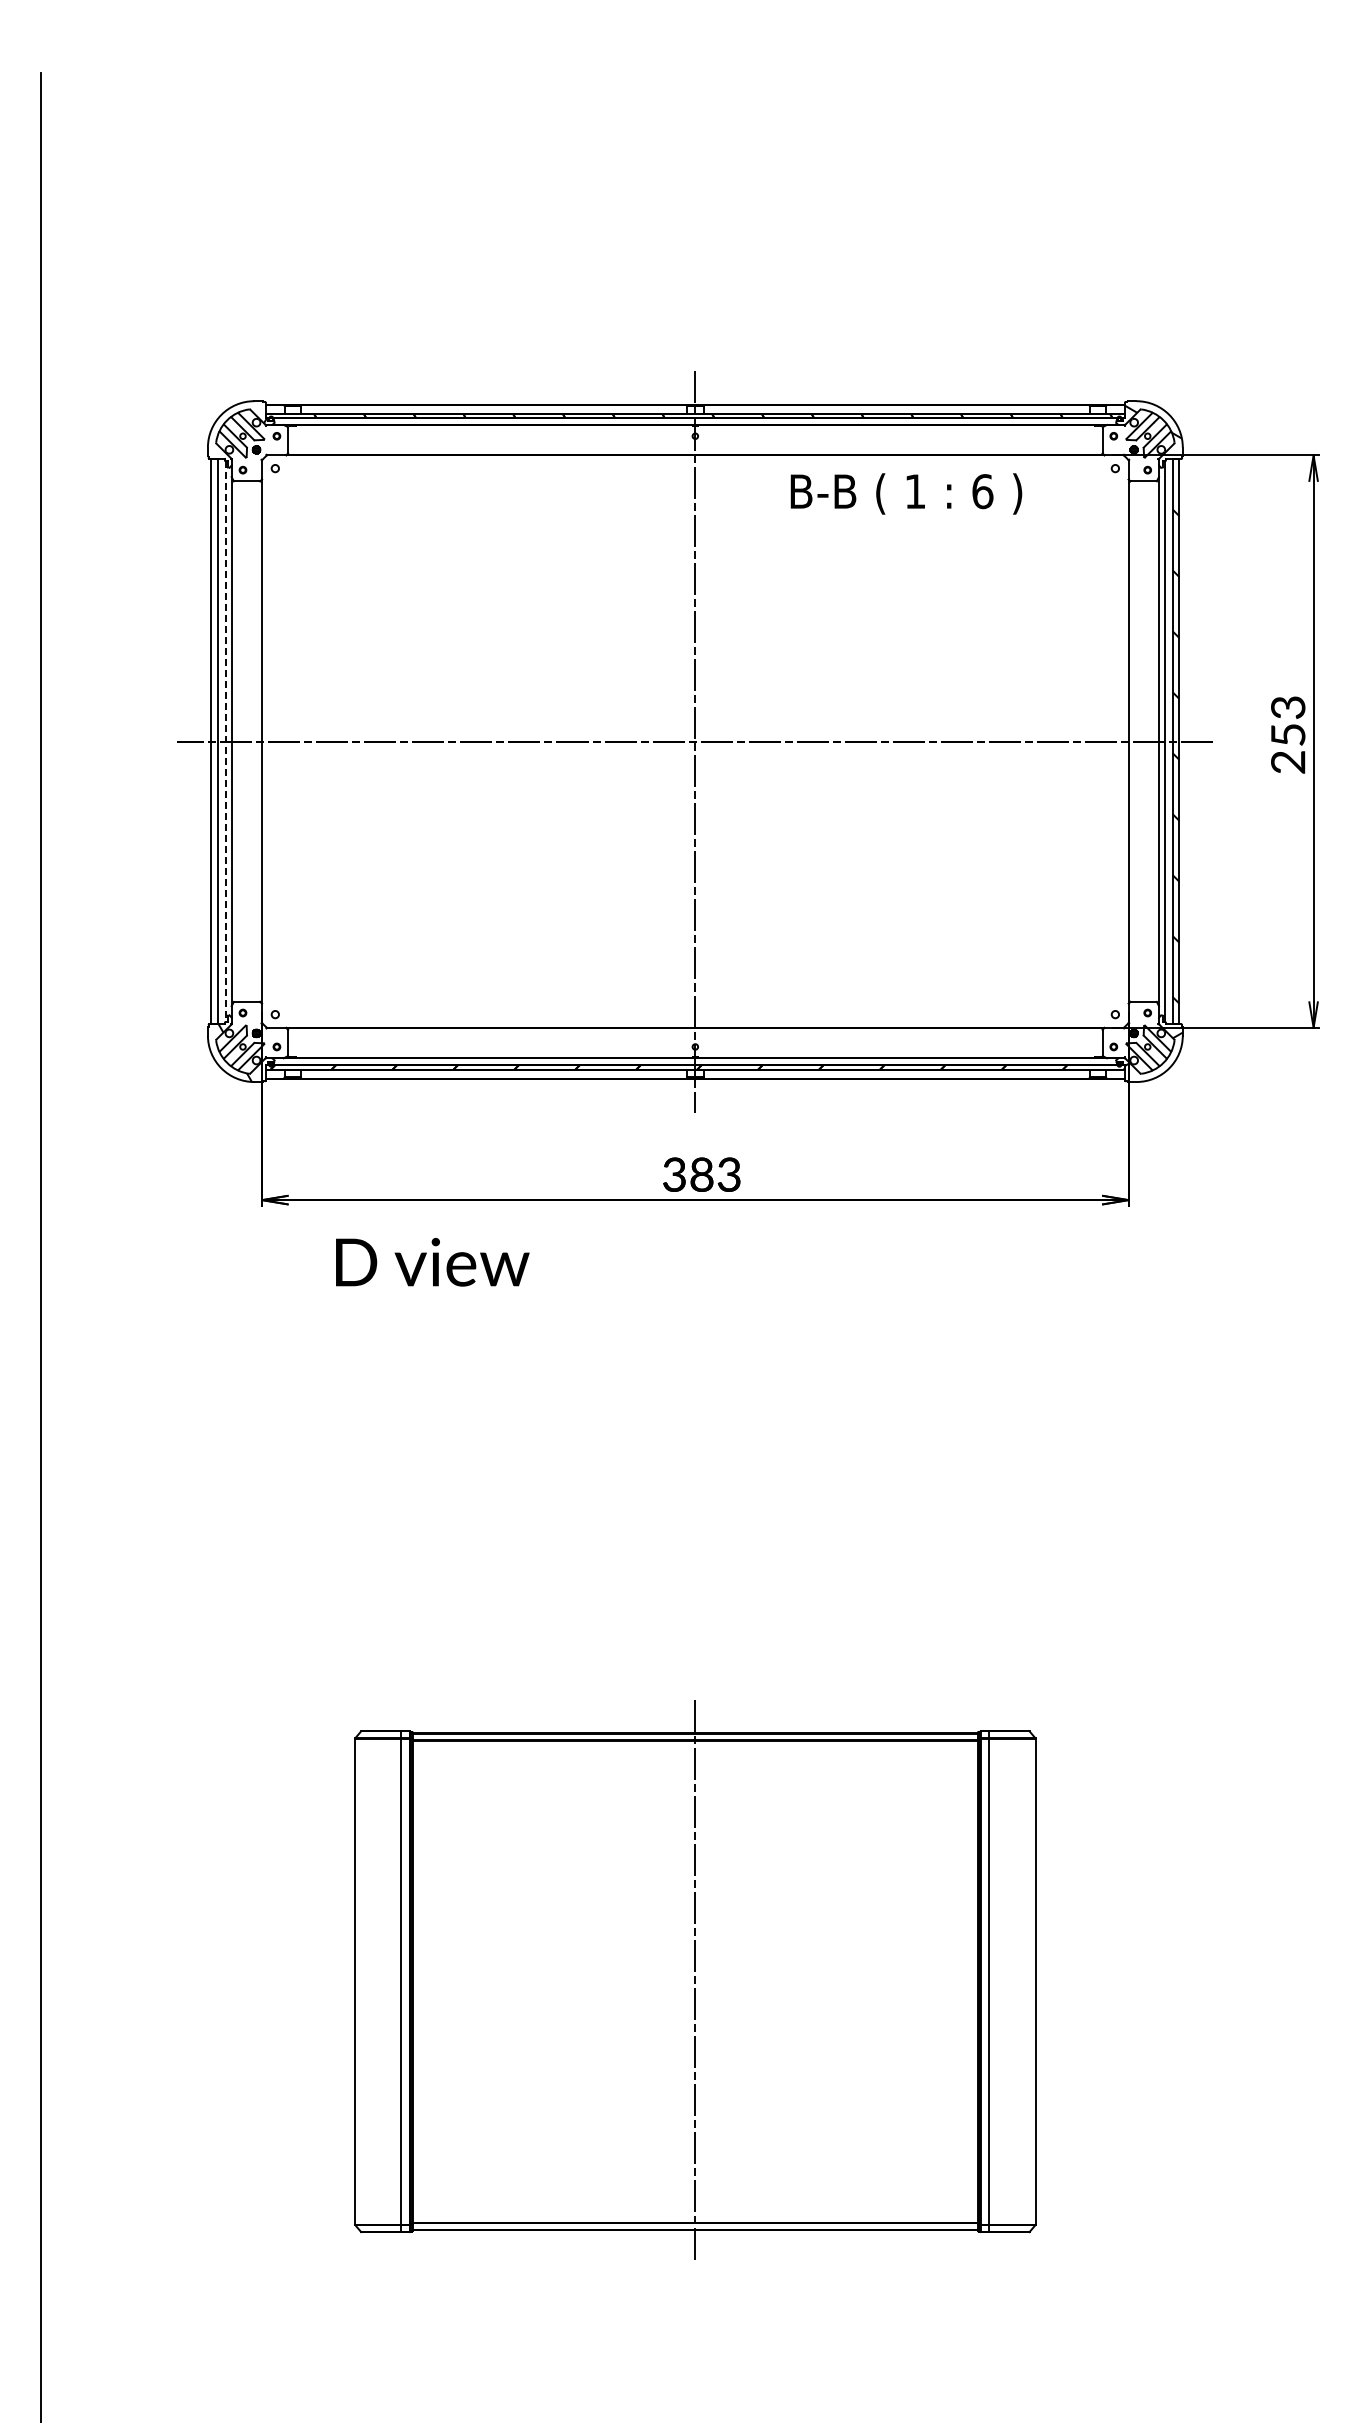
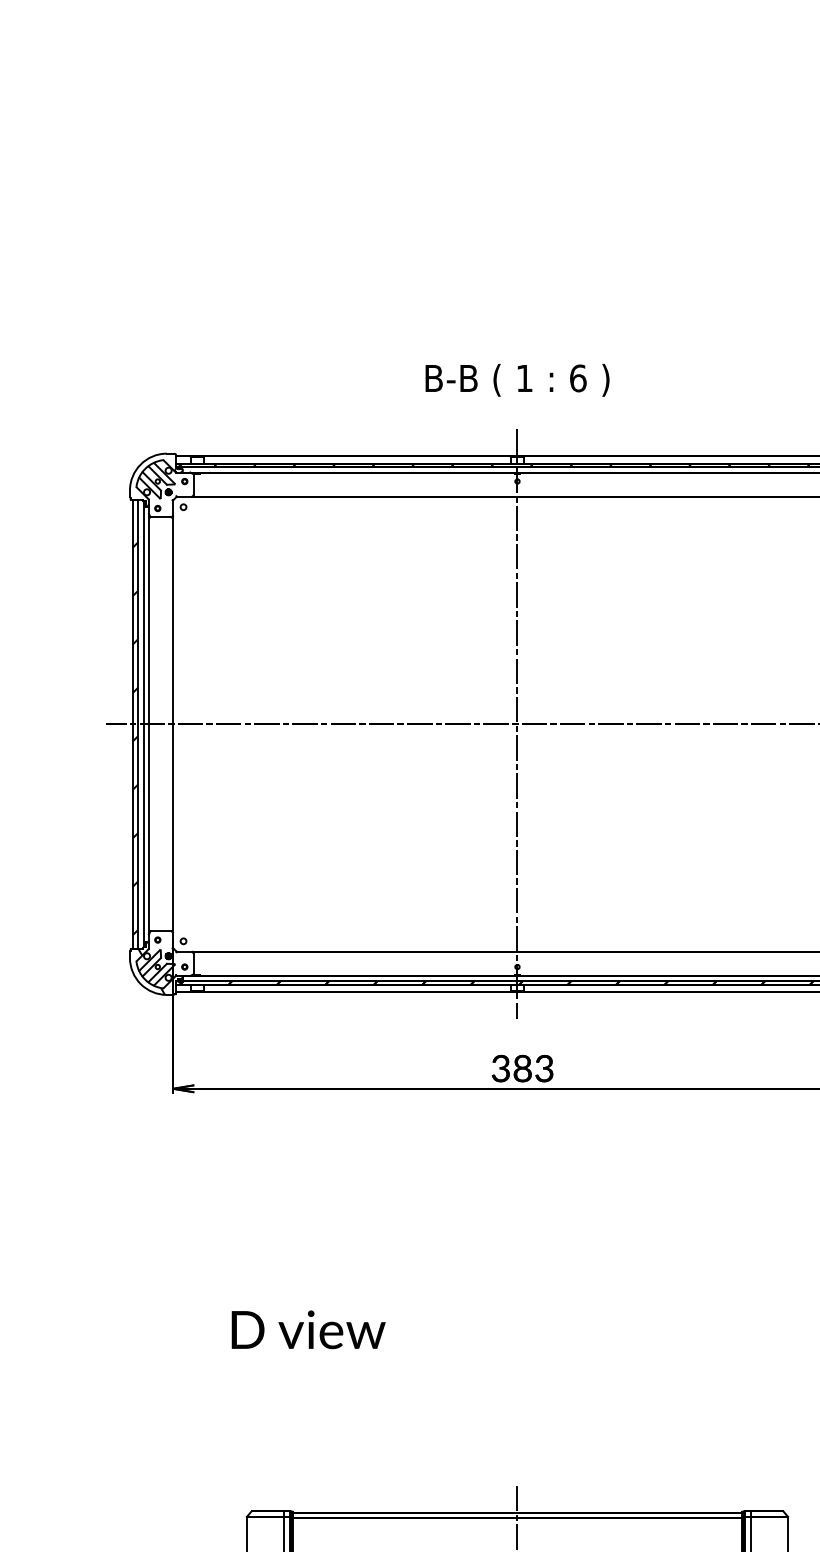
text: (906, 493) -> (517, 379), moved
line: (226, 742) -> (144, 724), dashed -> solid
hatch: (214, 759) -> (135, 738), added
text: (432, 1262) -> (308, 1329), moved

